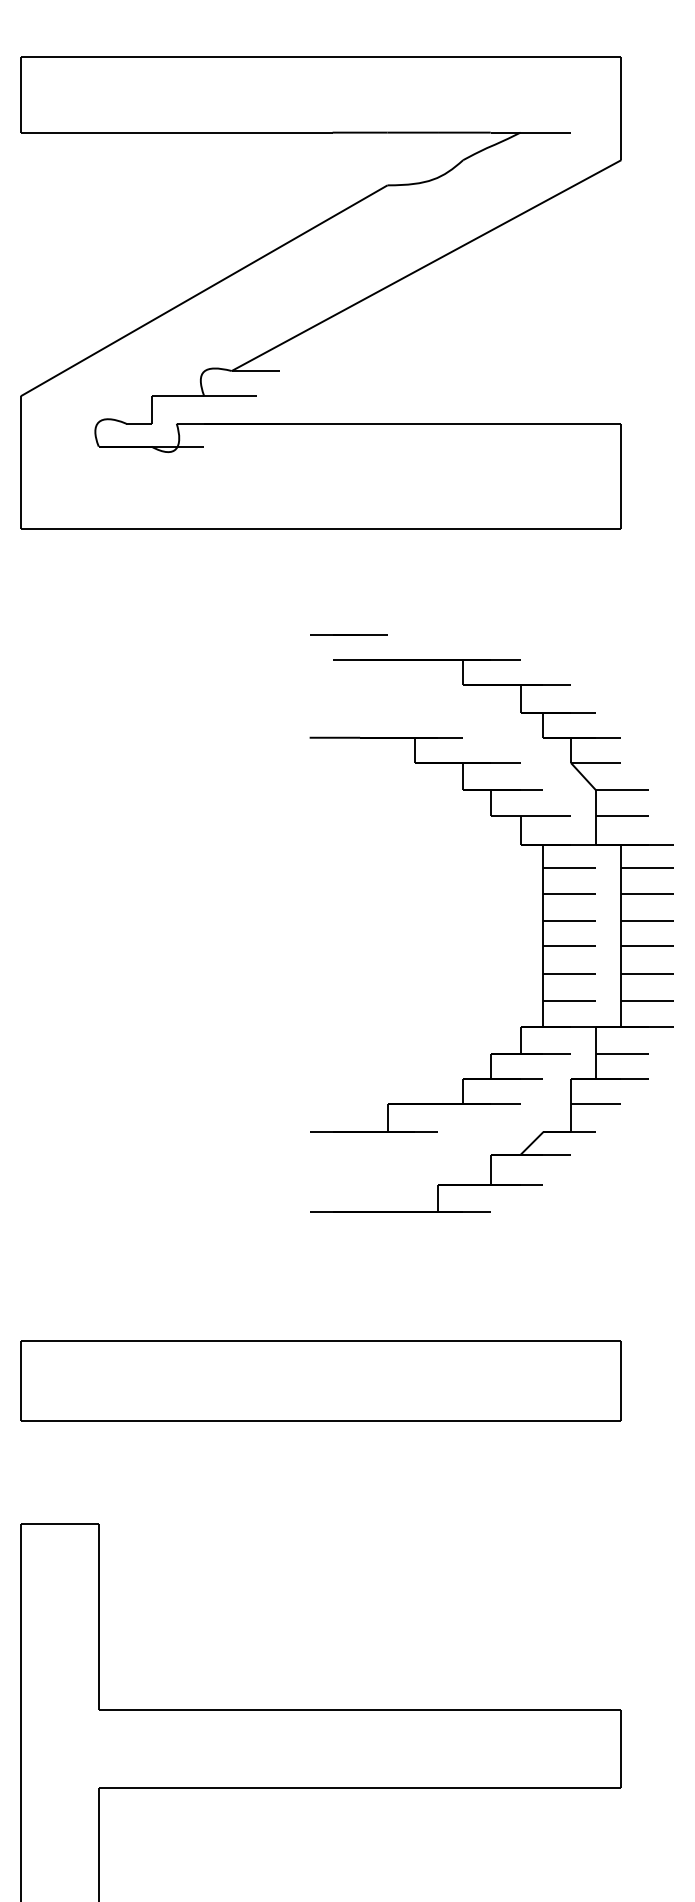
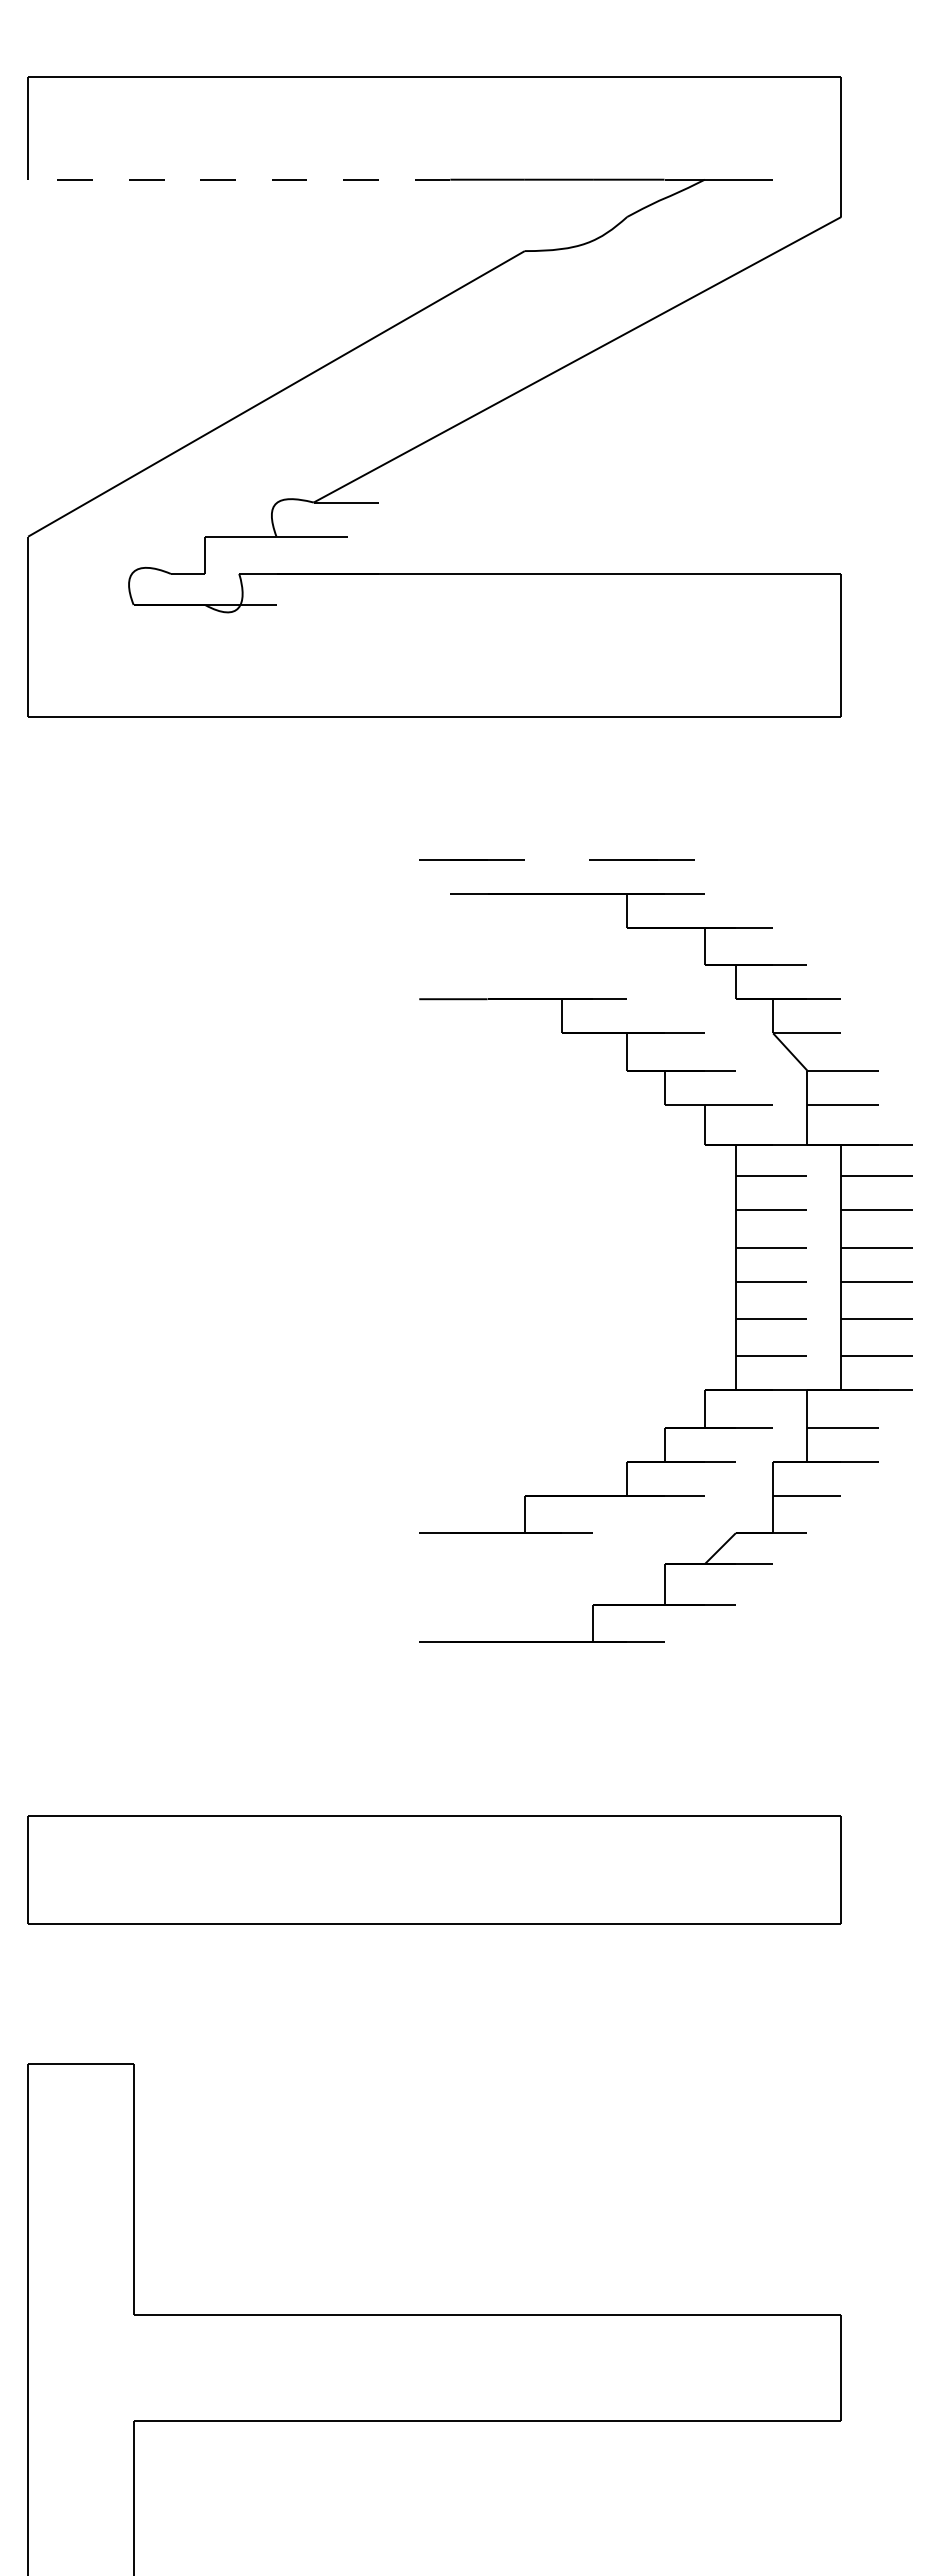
line: (176, 132) -> (238, 179), solid -> dashed
line: (473, 634) -> (641, 859), added

